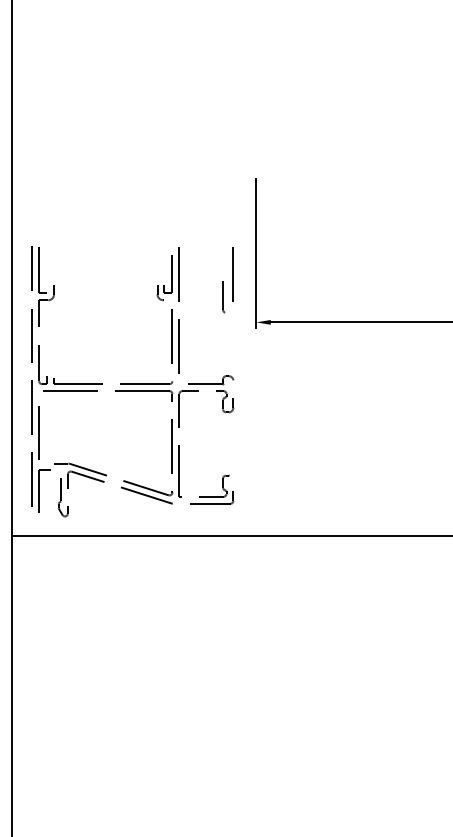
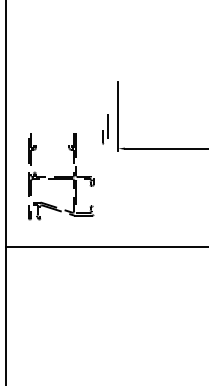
part: (133, 382) -> (61, 176), size x0.7

